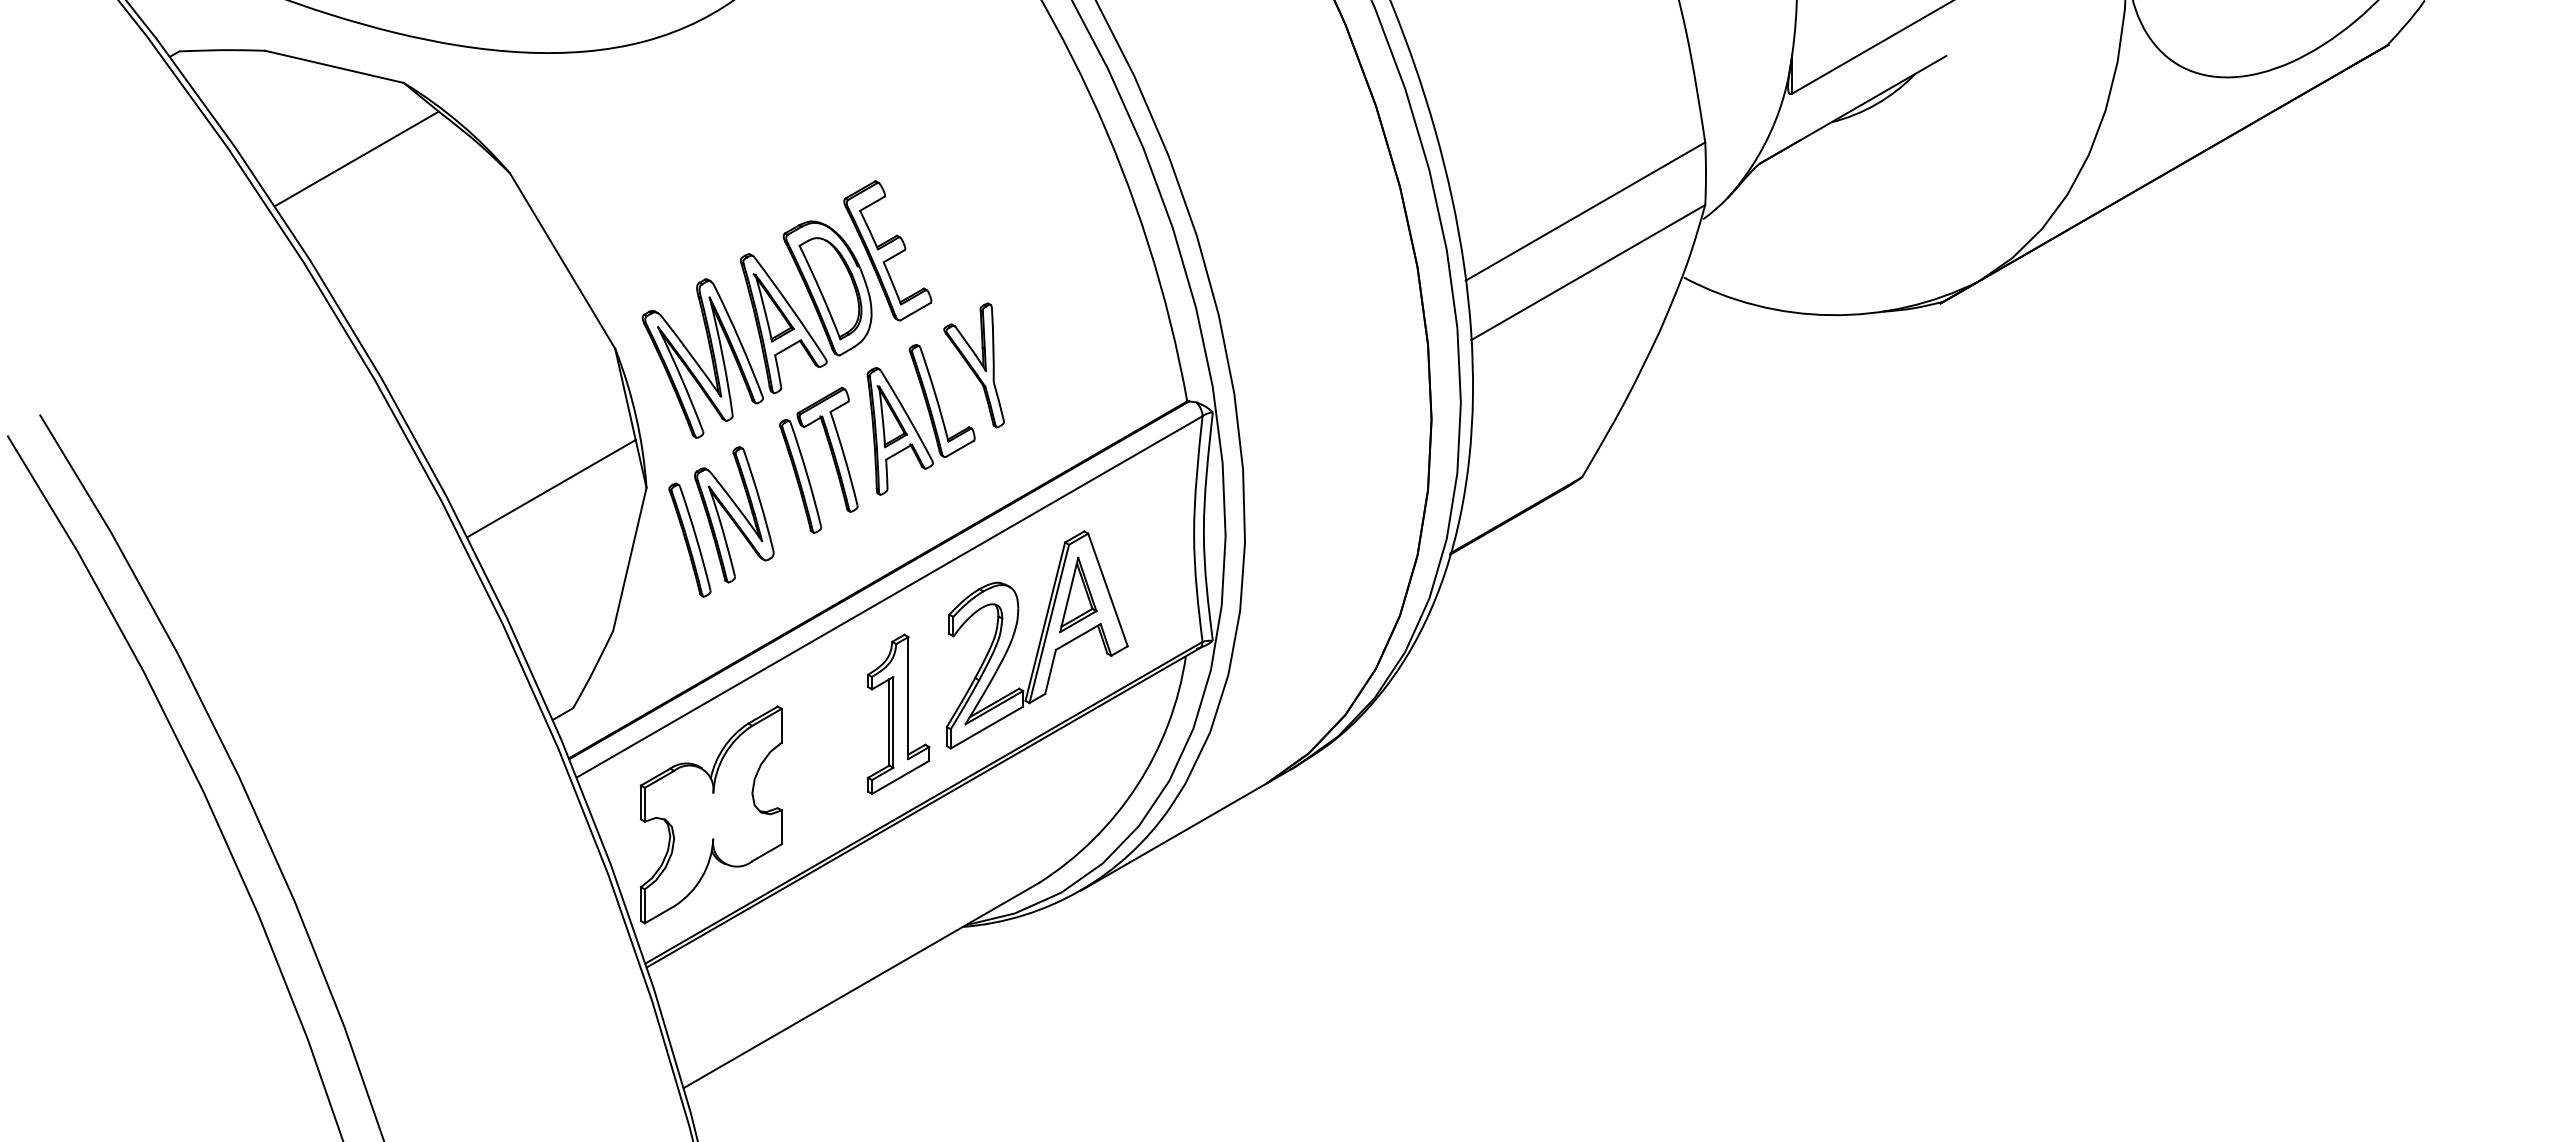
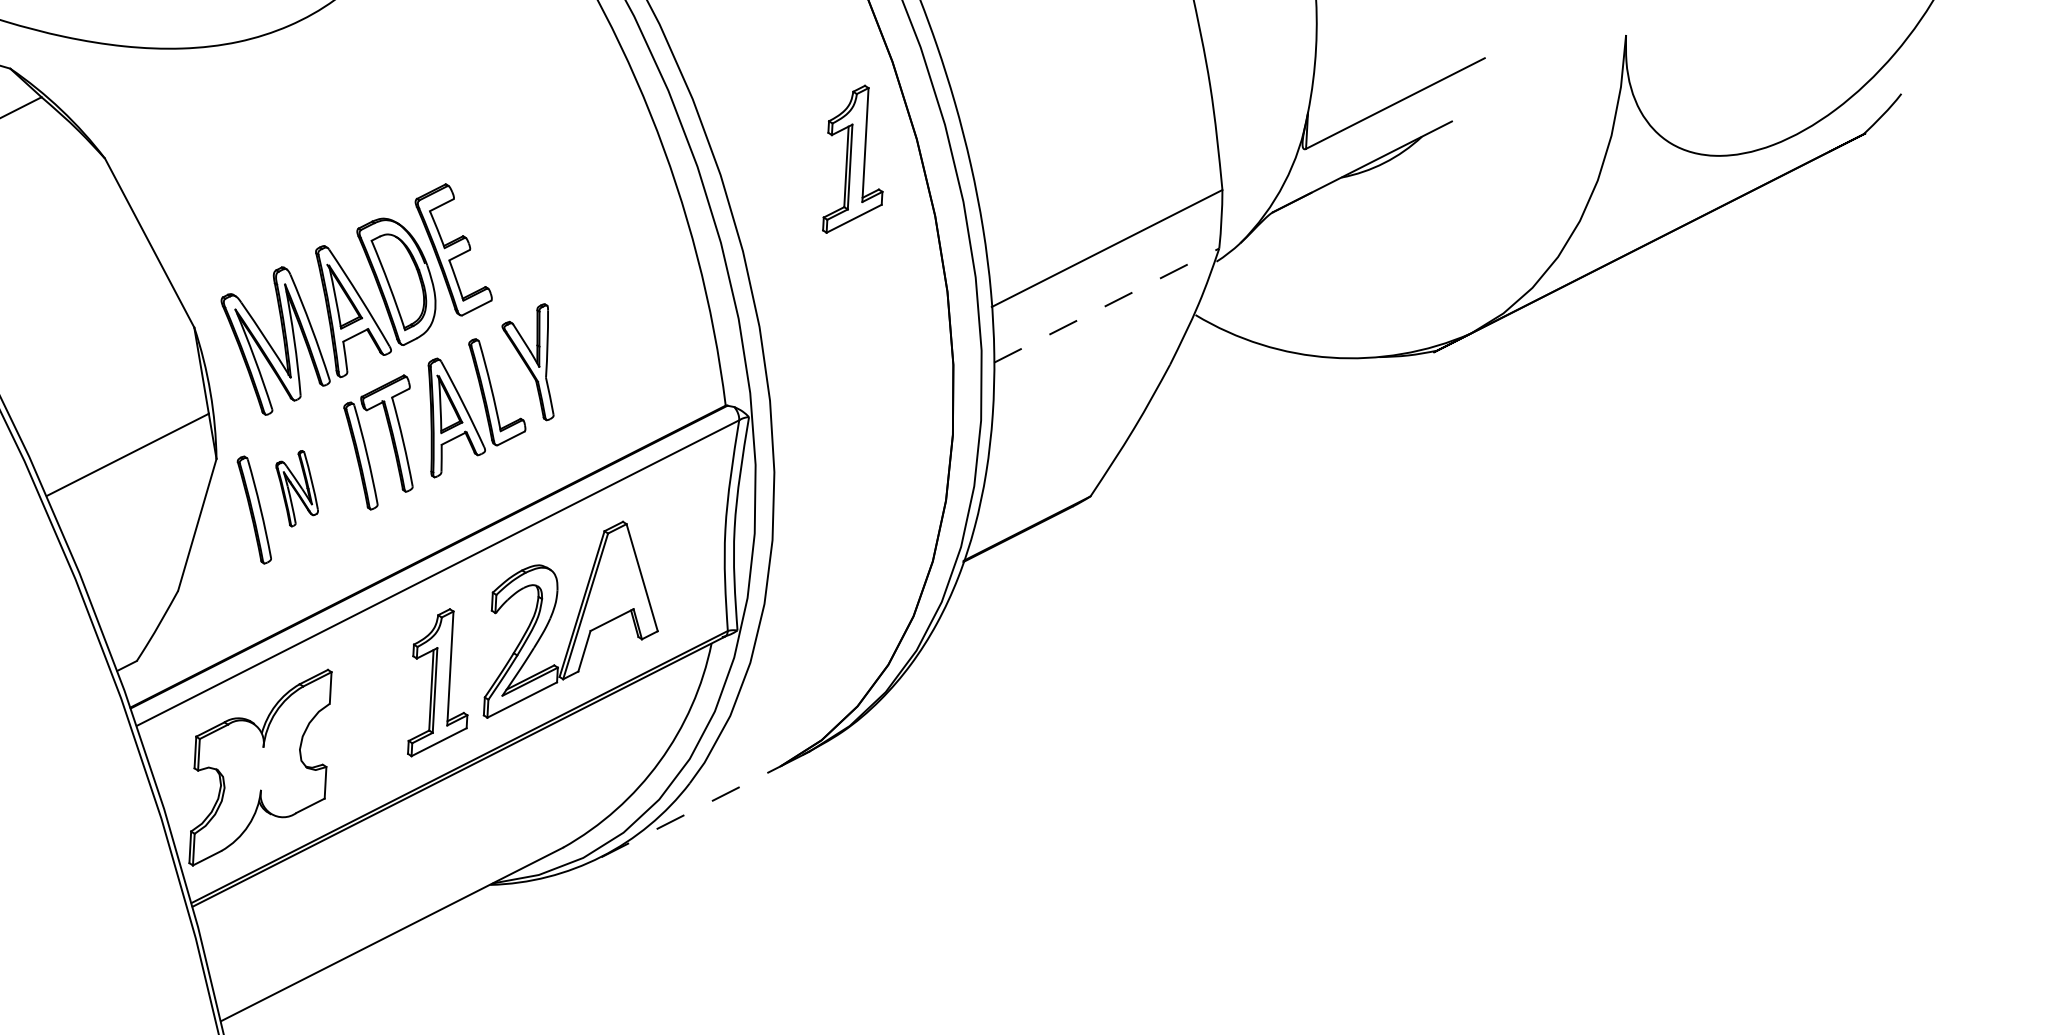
part: (1311, 130) -> (855, 158), added
line: (1588, 272) -> (1106, 305), solid -> dashed
part: (734, 514) -> (297, 488), size x0.6
part: (1078, 594) -> (614, 580), removed
line: (1173, 837) -> (690, 812), solid -> dashed

